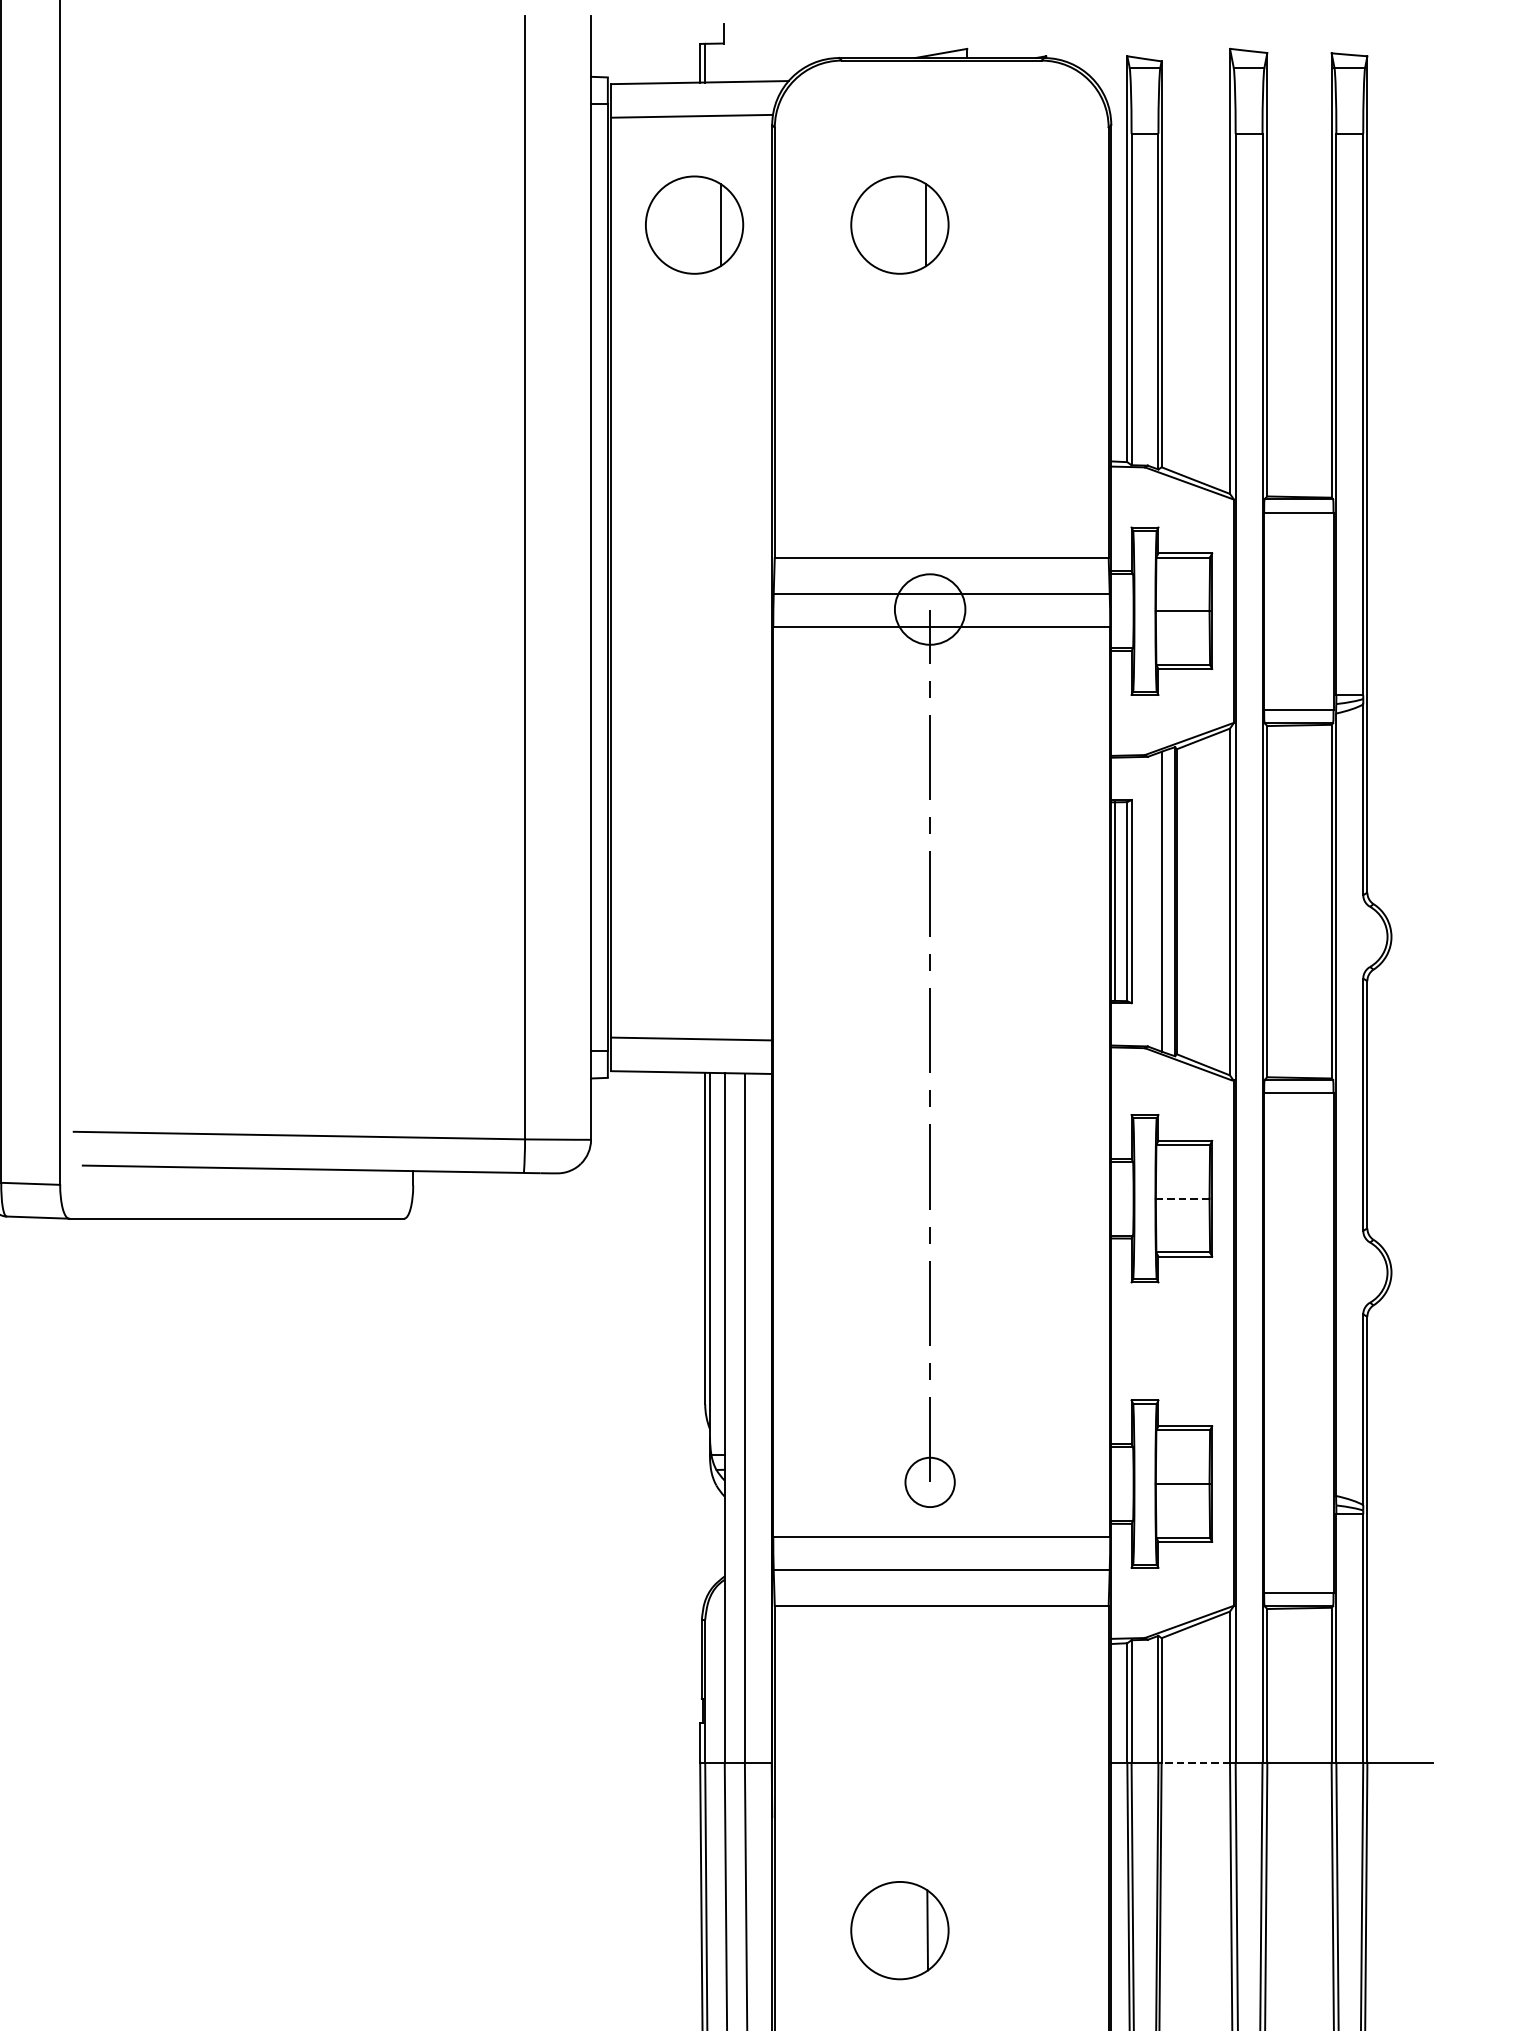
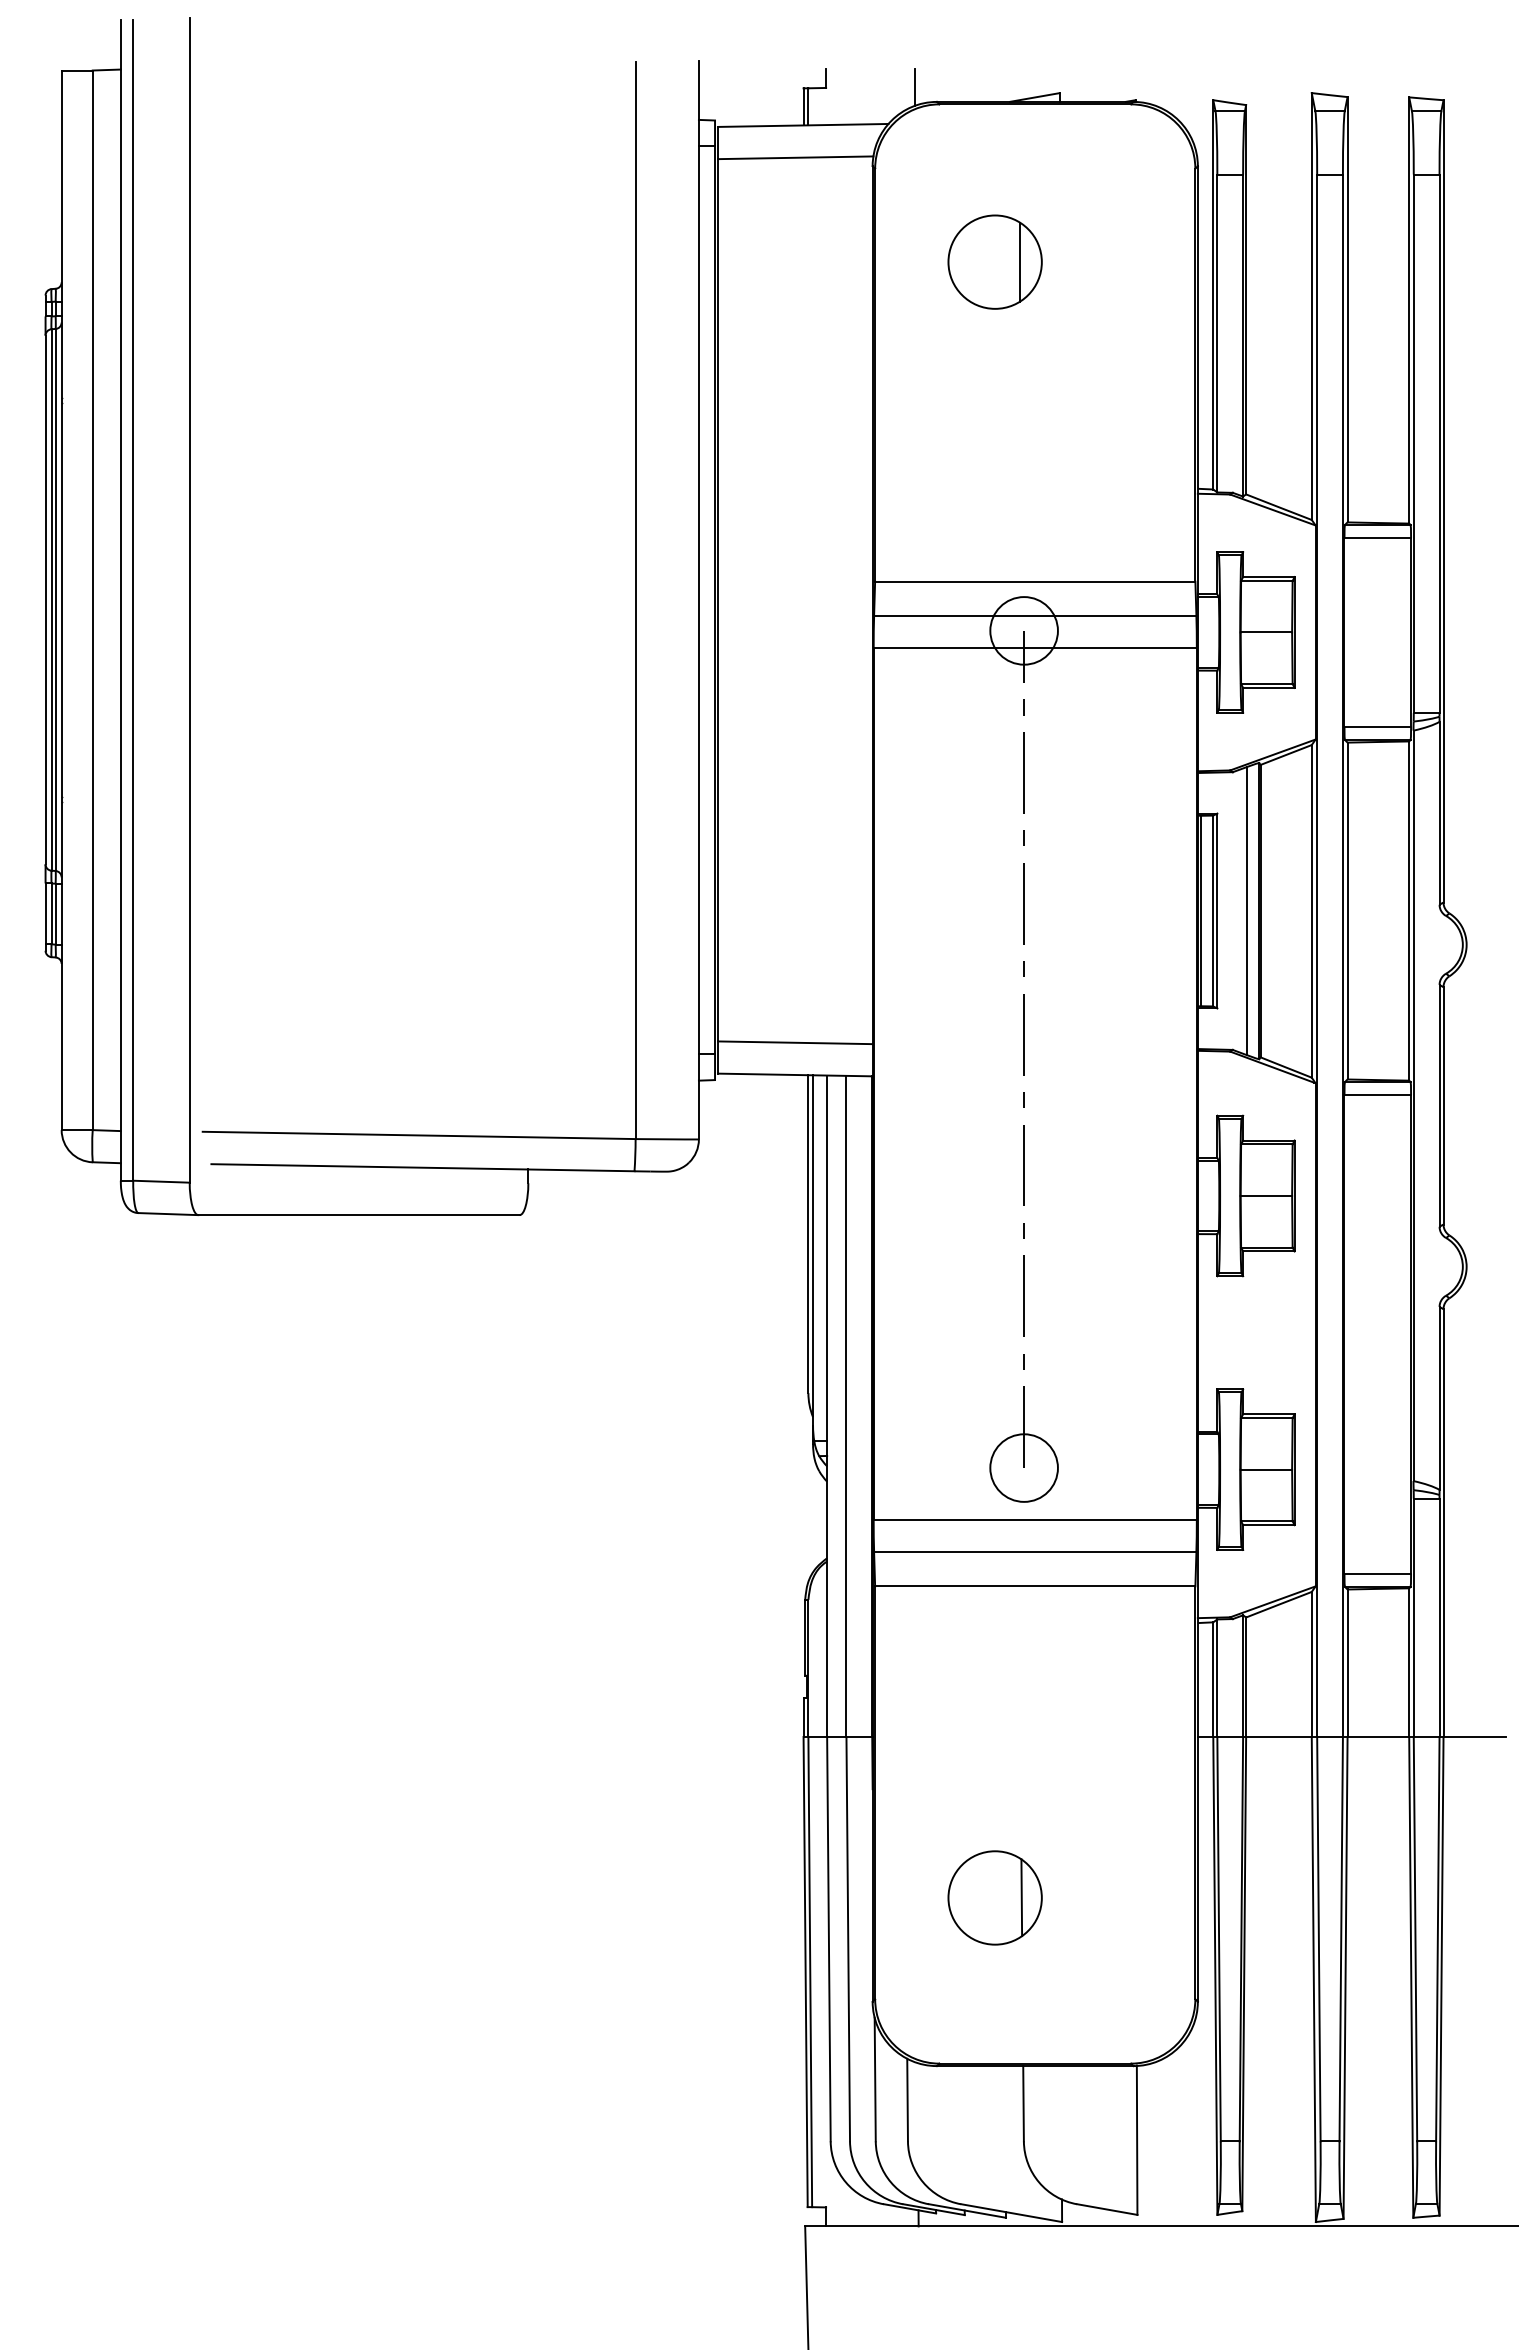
line: (815, 41) -> (914, 86), added
part: (693, 224) -> (797, 261), removed
line: (1182, 1199) -> (1266, 1196), dashed -> solid
circle: (929, 1481) -> (1023, 1467), size x1.43
line: (1195, 1762) -> (1278, 1736), dashed -> solid

